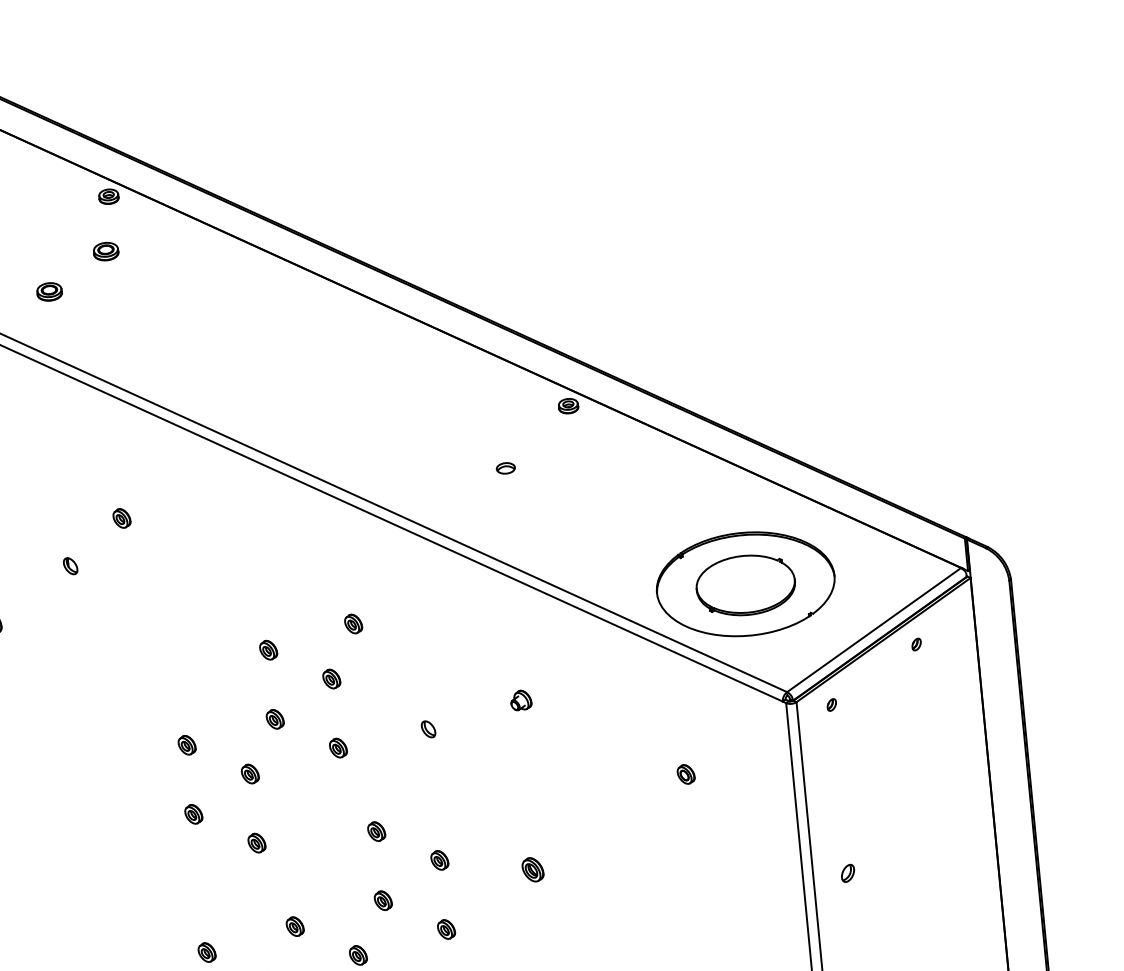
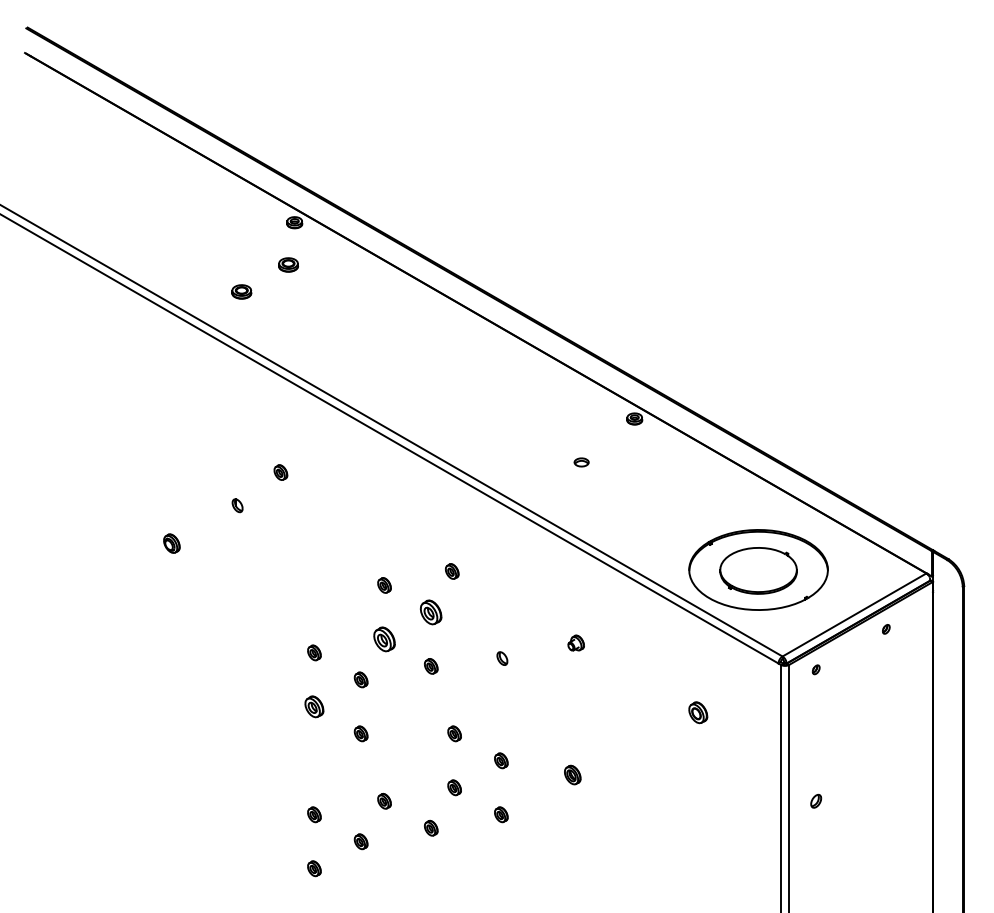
part: (332, 679) -> (431, 612), size x1.6
part: (275, 719) -> (384, 639), size x1.6
part: (686, 774) -> (698, 712), size x1.4
part: (193, 813) -> (314, 706), size x1.4

